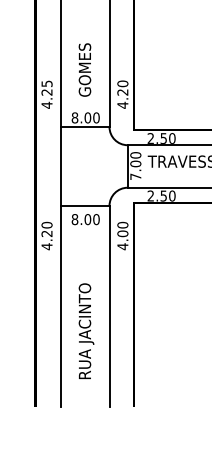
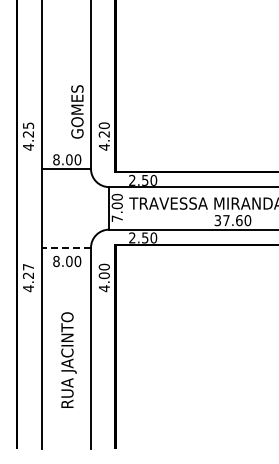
text: (85, 69) -> (77, 111), moved
line: (85, 205) -> (66, 247), solid -> dashed
text: (47, 224) -> (28, 266), 4.20 -> 4.27
text: (86, 330) -> (68, 359), moved

